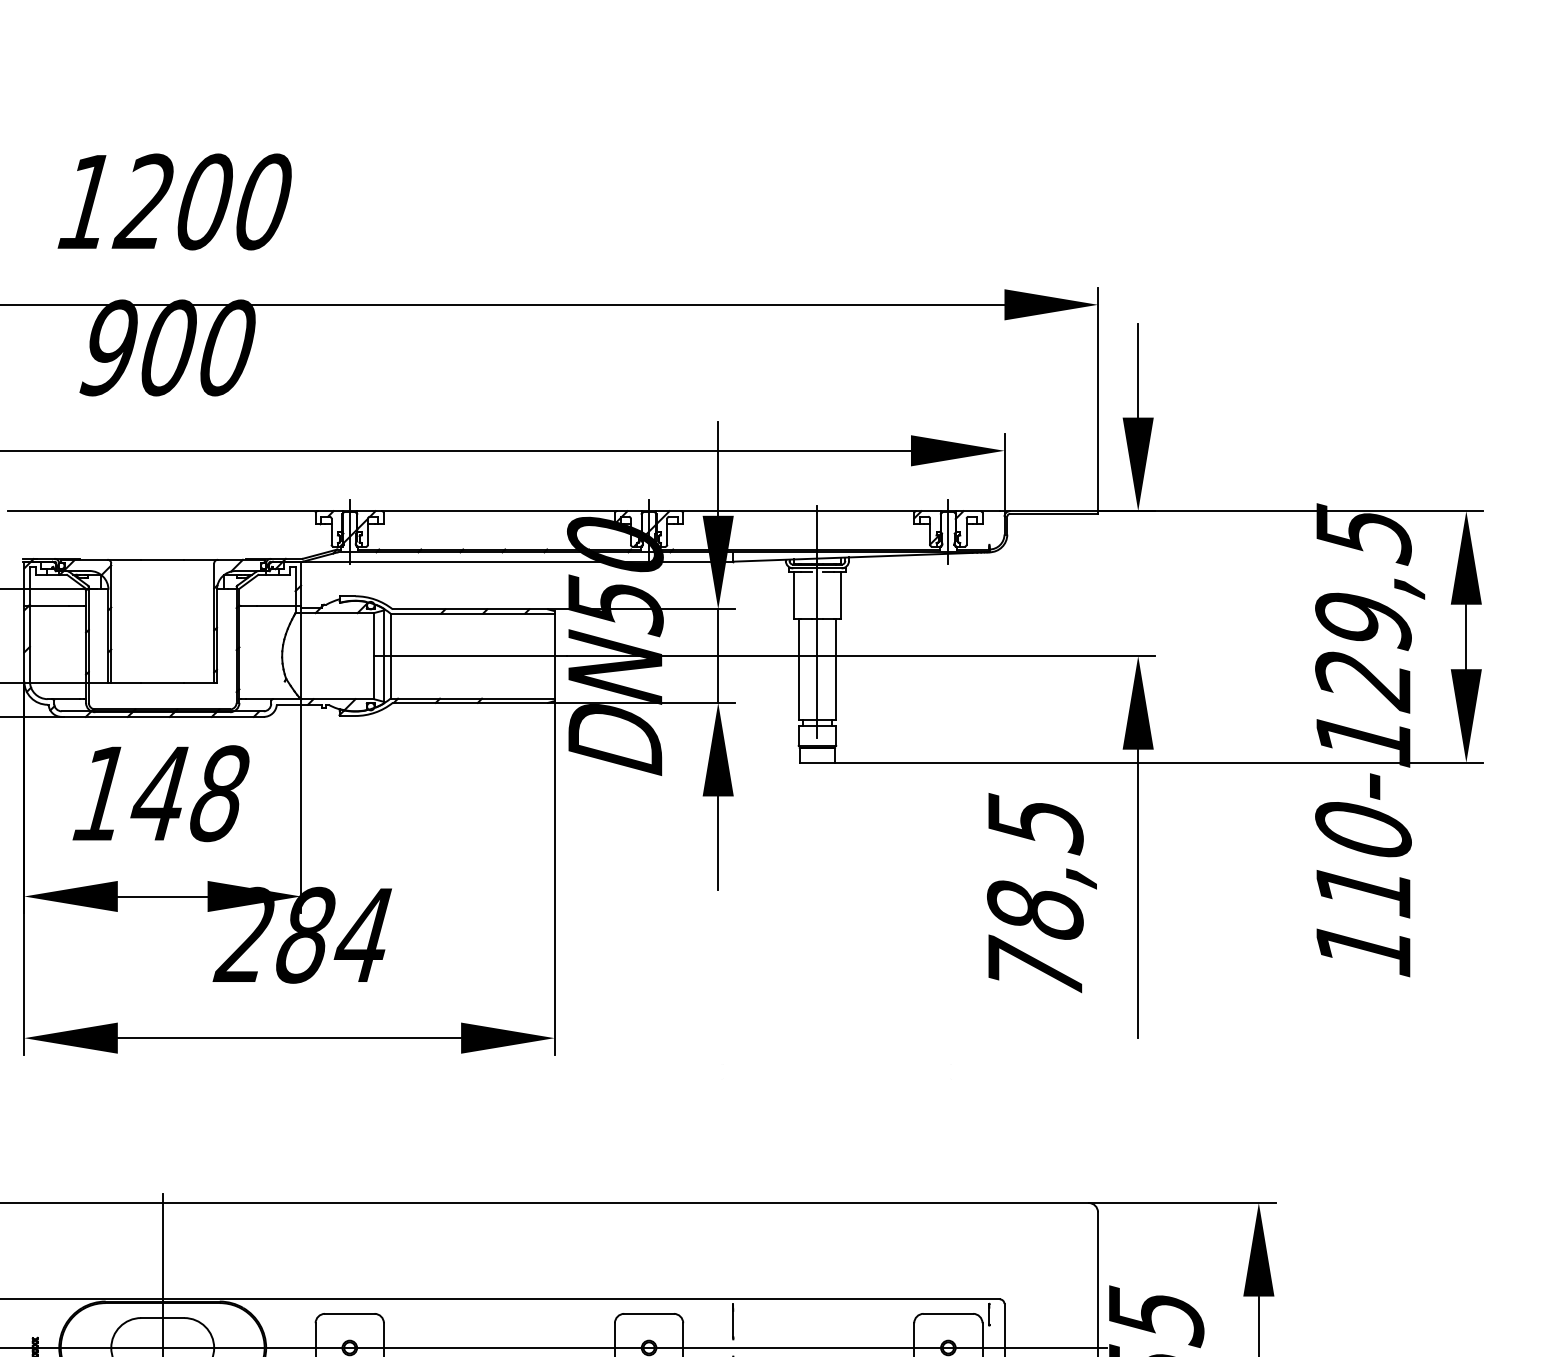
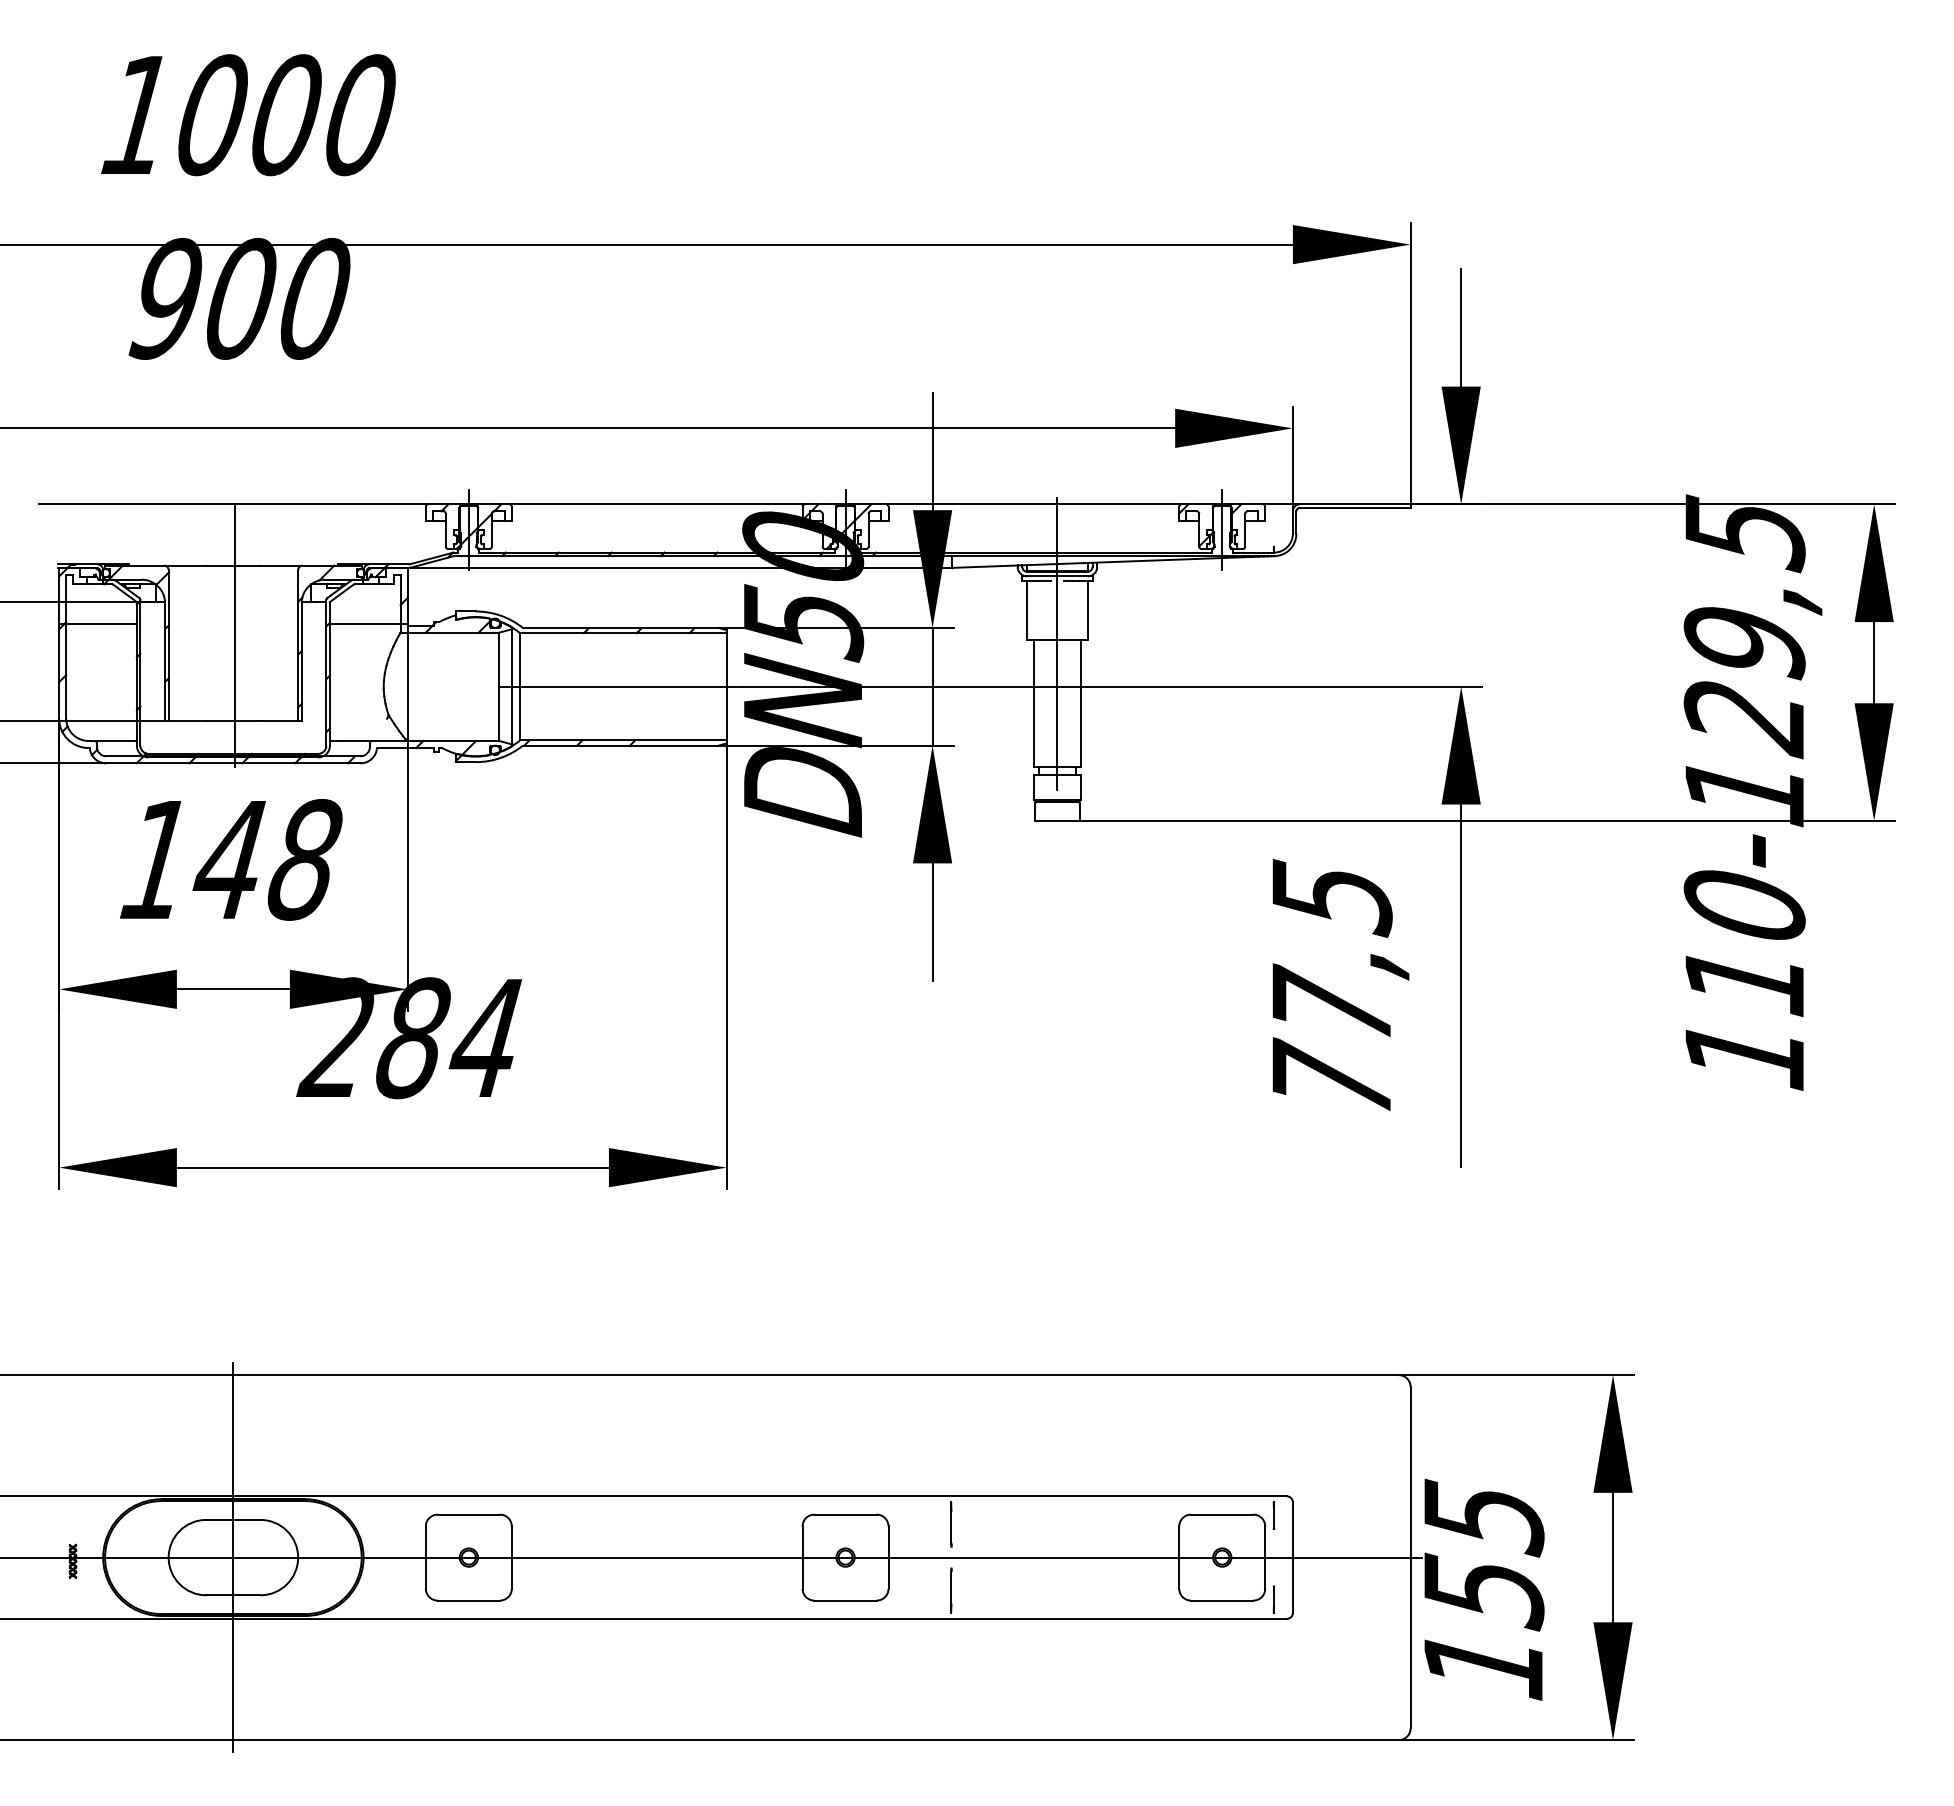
text: (142, 202) -> (208, 115), 1200 -> 1000
line: (163, 615) -> (234, 635), added
text: (1035, 907) -> (1331, 1003), 78,5 -> 77,5

